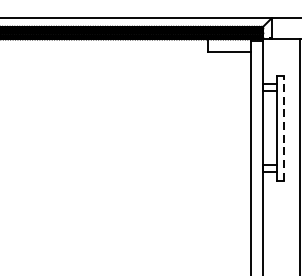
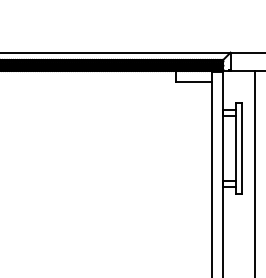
line: (284, 128) -> (241, 148), dashed -> solid

